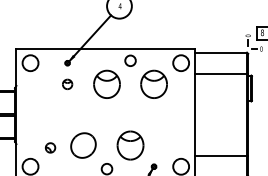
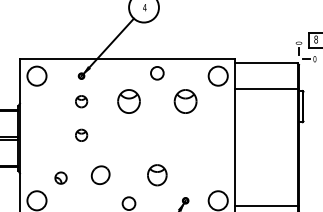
part: (106, 83) -> (128, 100), size x0.7
part: (153, 83) -> (184, 100), size x0.7
part: (67, 111) -> (81, 134), added
part: (83, 145) -> (100, 175), size x0.6
part: (130, 145) -> (157, 175), size x0.6
line: (221, 156) -> (266, 206), moved

